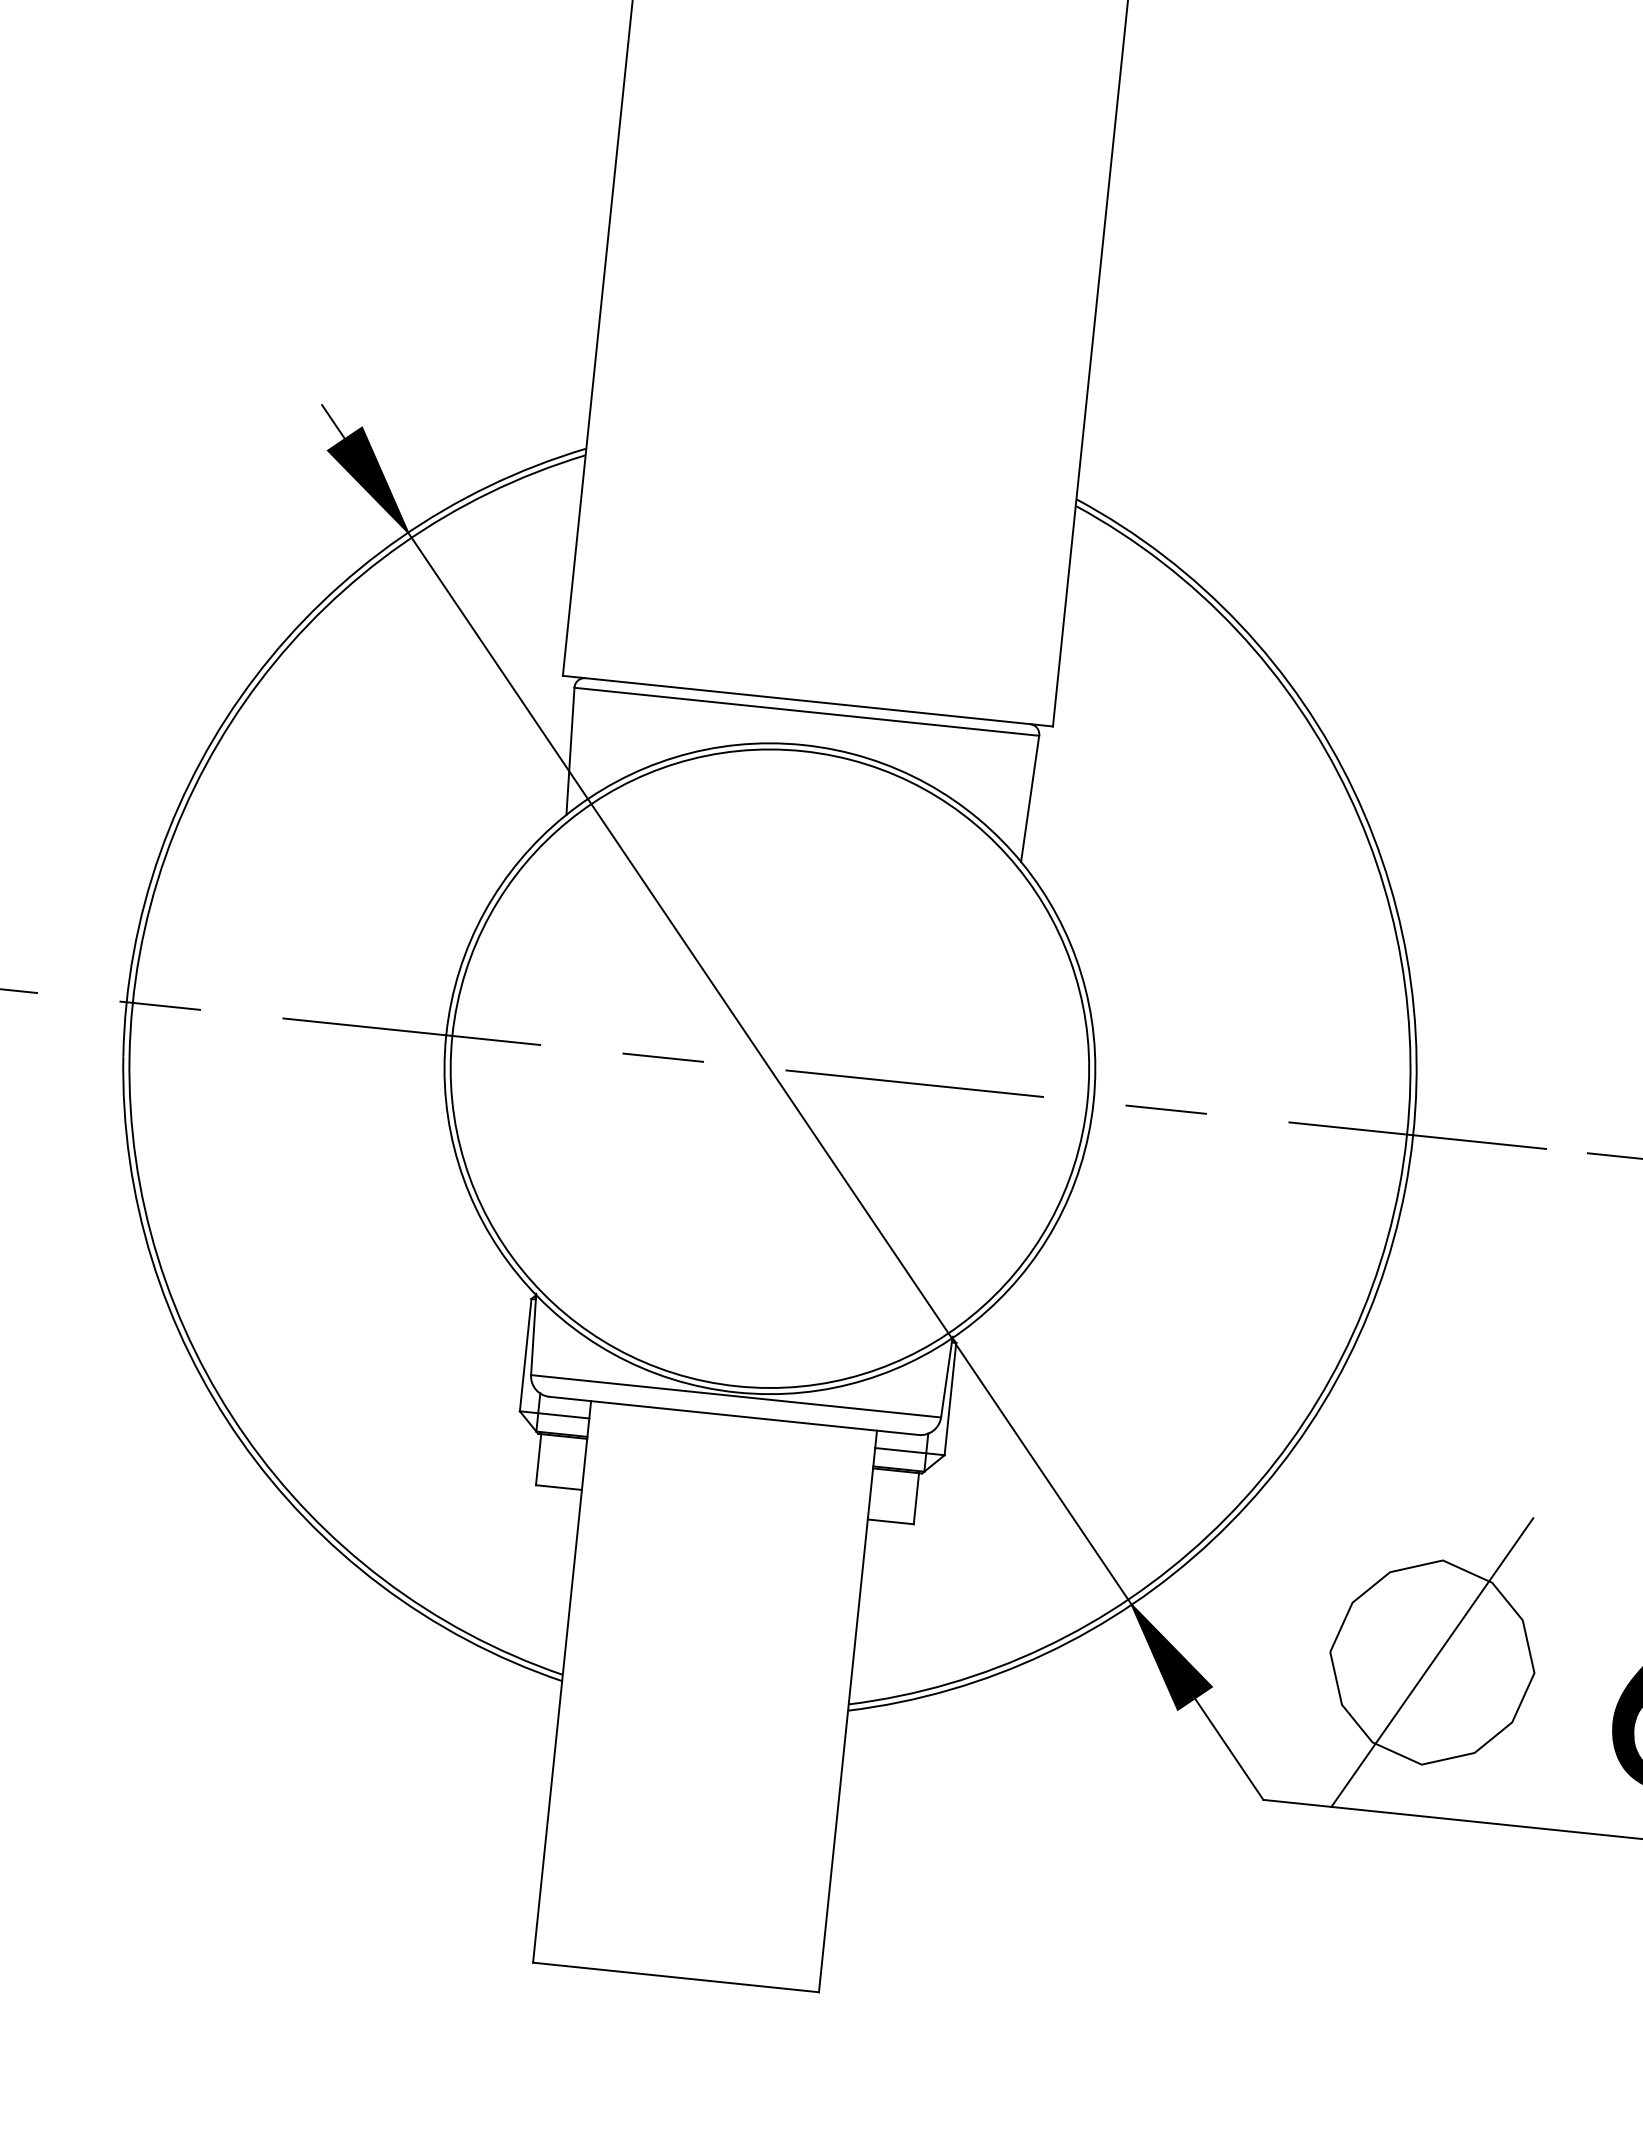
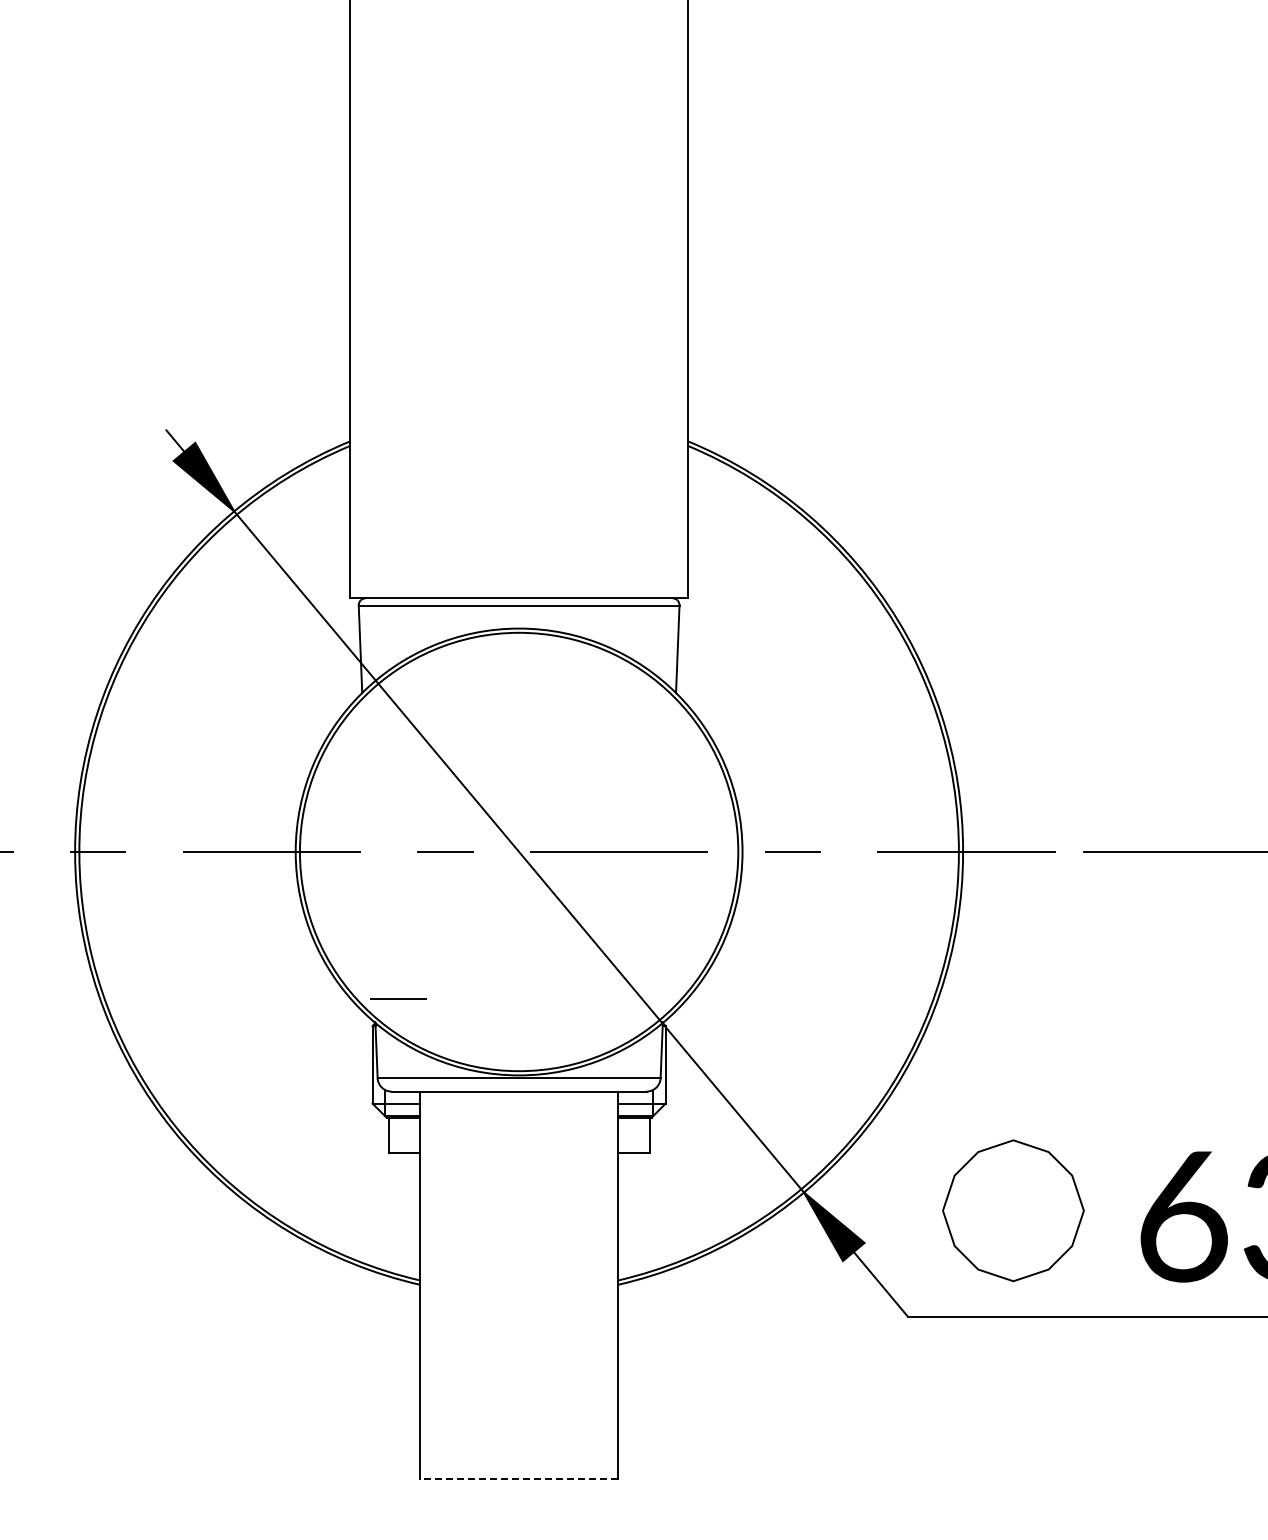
line: (573, 1262) -> (398, 998), added
line: (1432, 1662) -> (1013, 1210), removed
line: (676, 1977) -> (519, 1479), solid -> dashed

